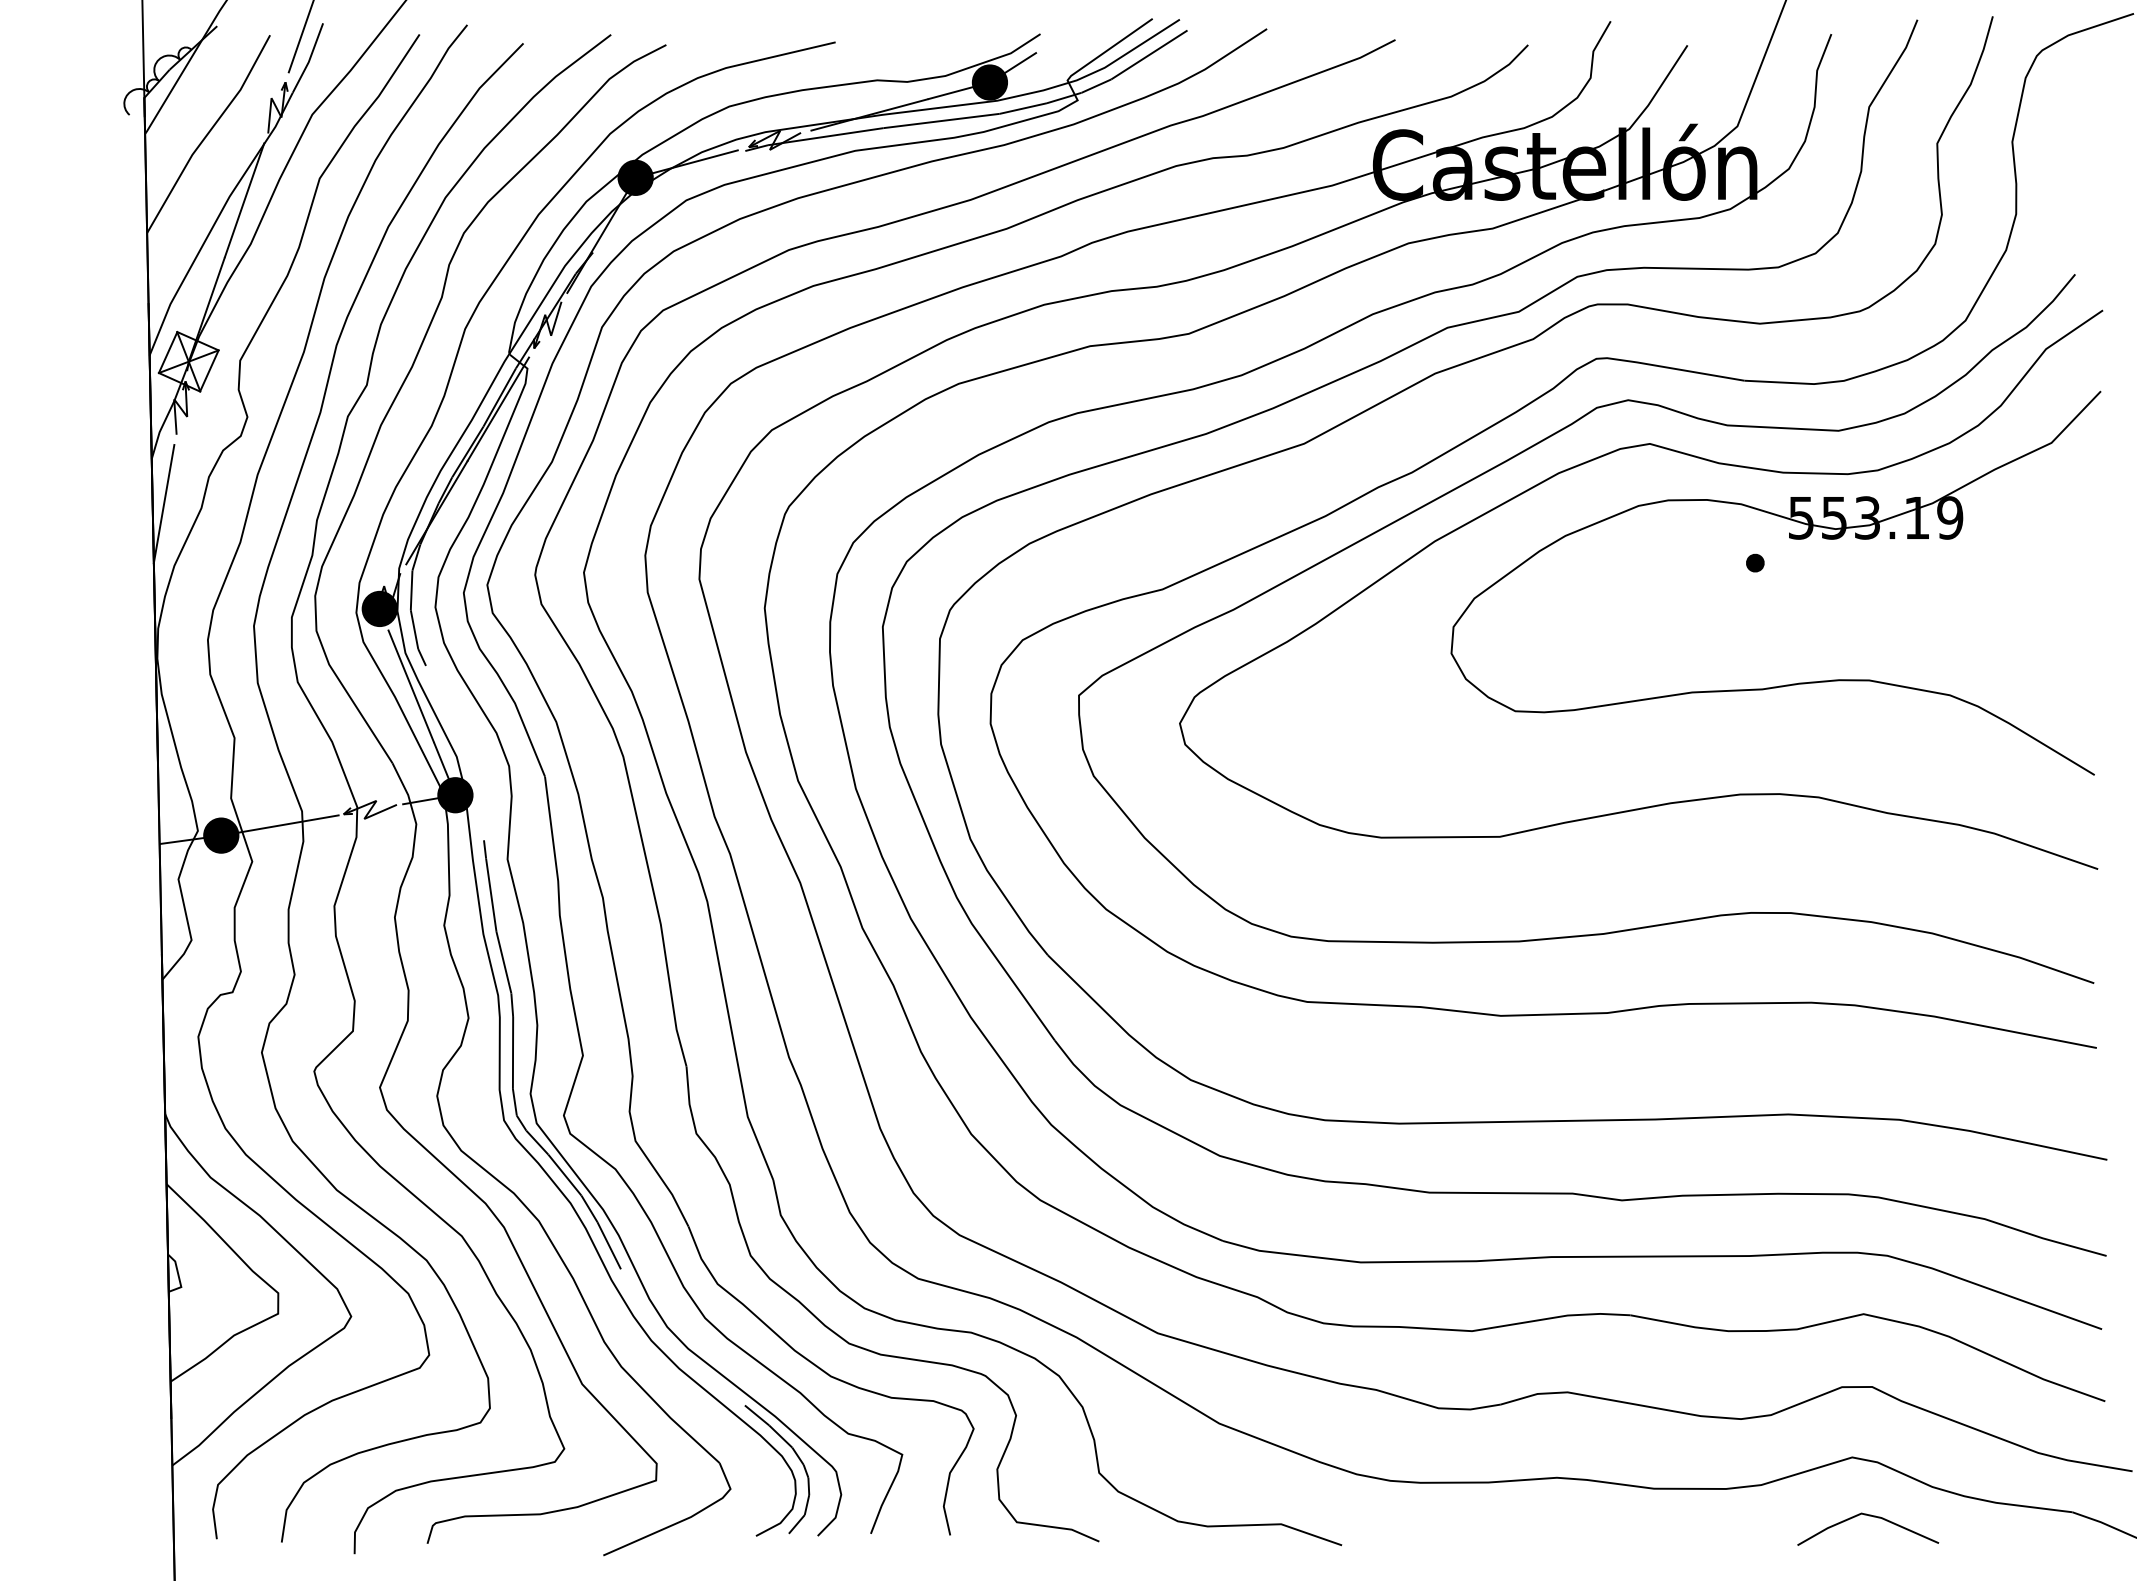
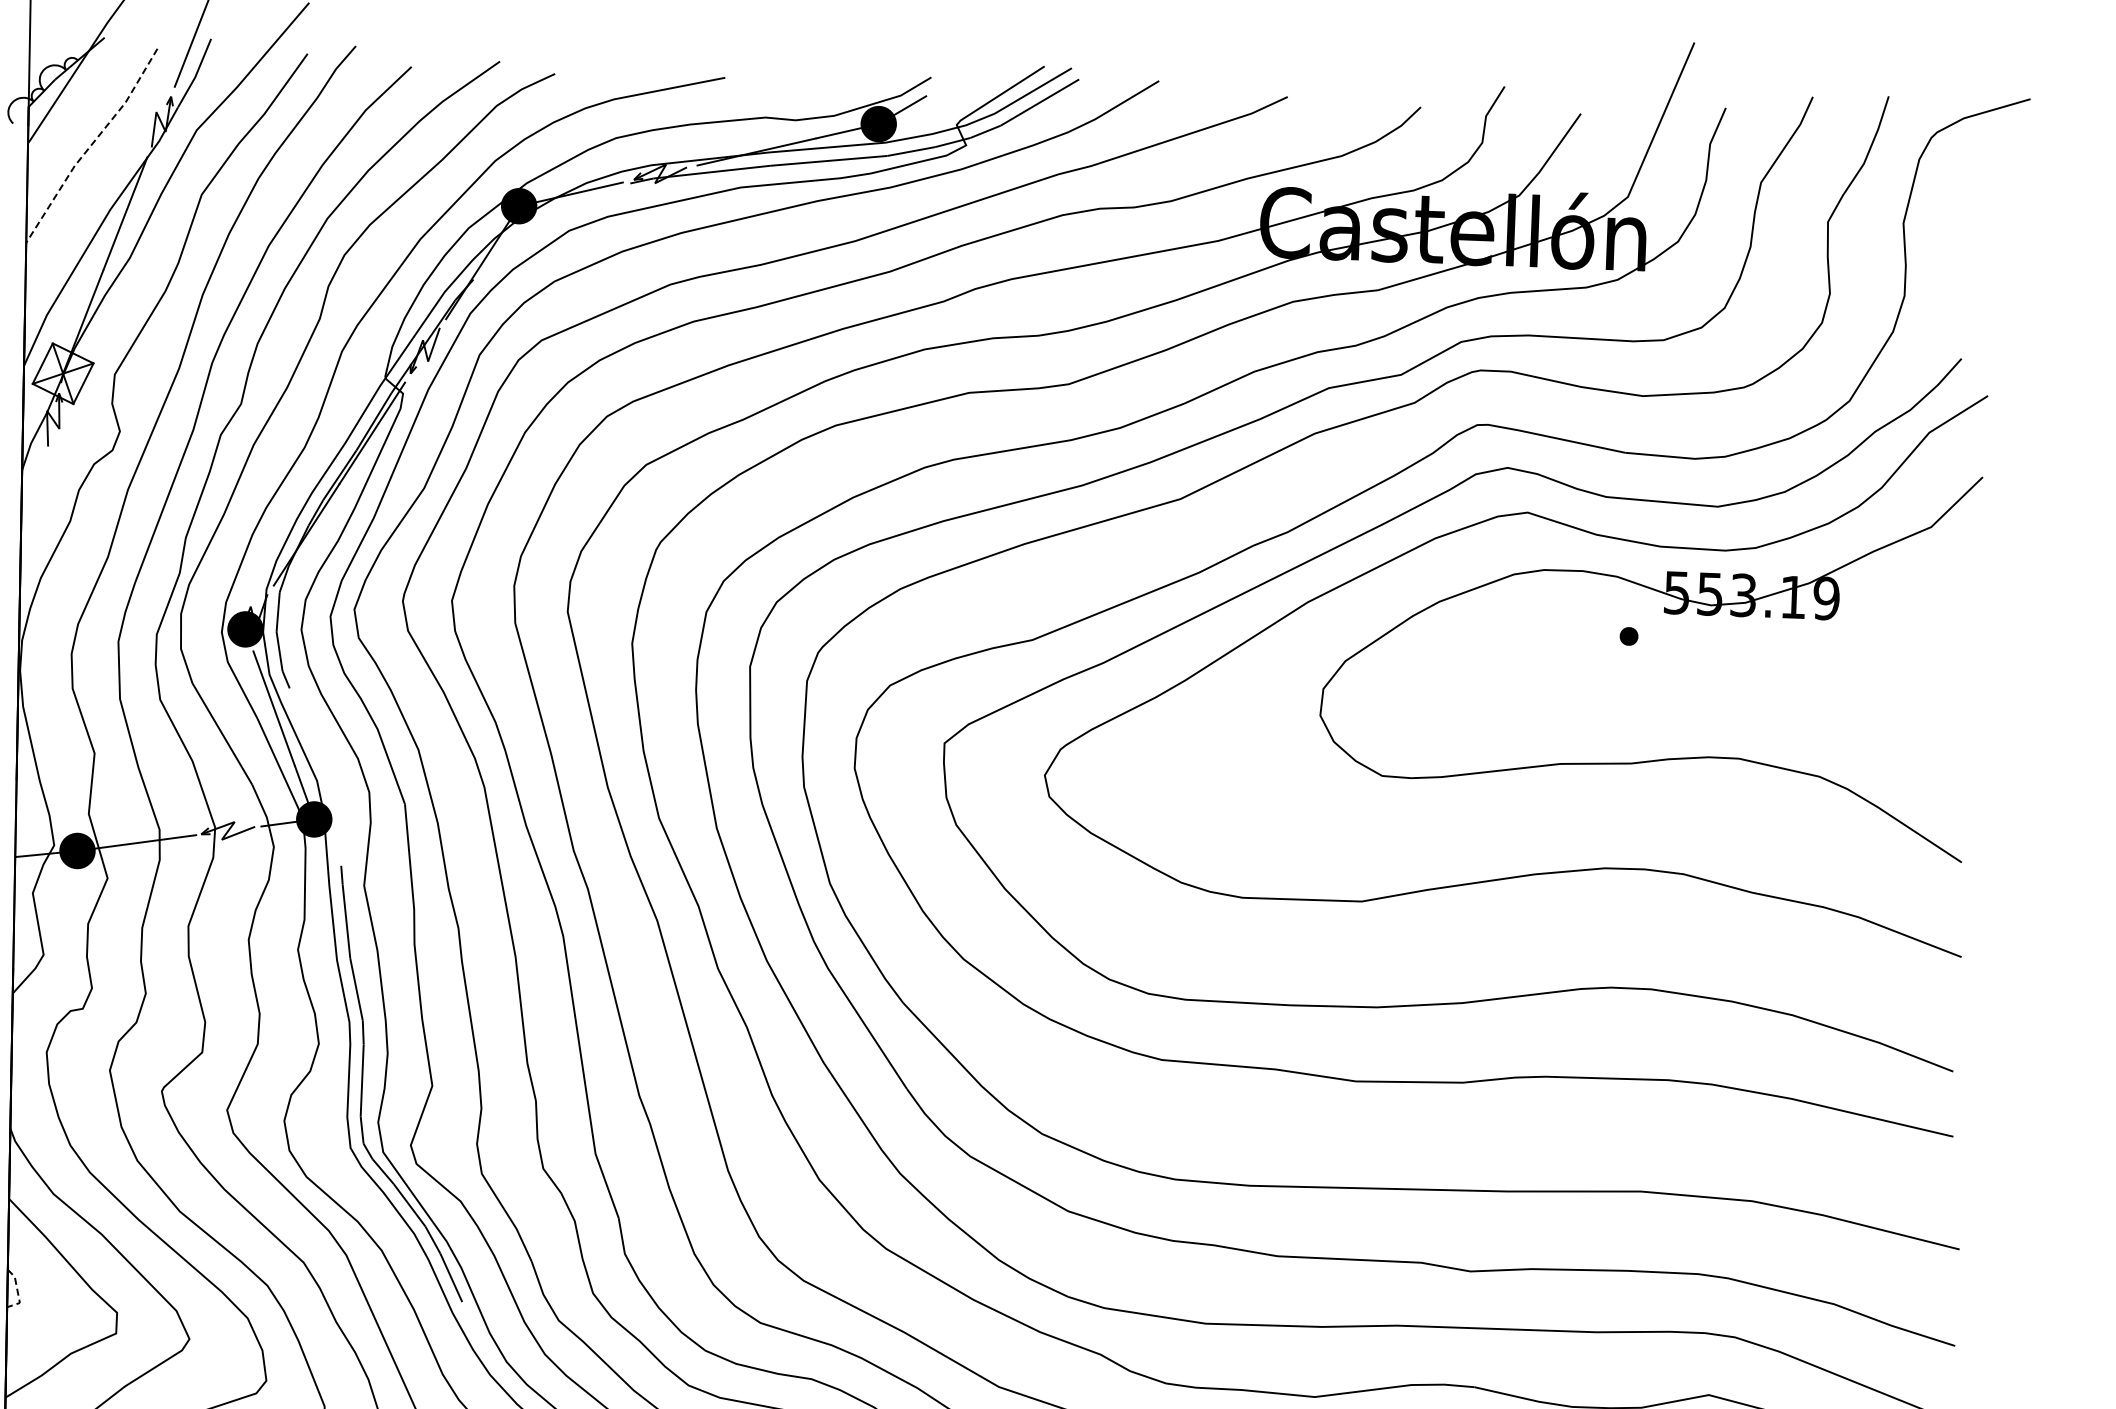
line: (207, 133) -> (90, 145), solid -> dashed
line: (163, 504) -> (32, 516), removed
line: (178, 1275) -> (17, 1291), solid -> dashed

